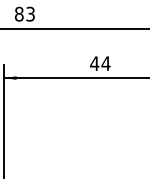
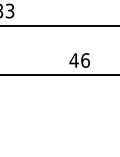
text: (105, 63) -> (84, 60), 44 -> 46

